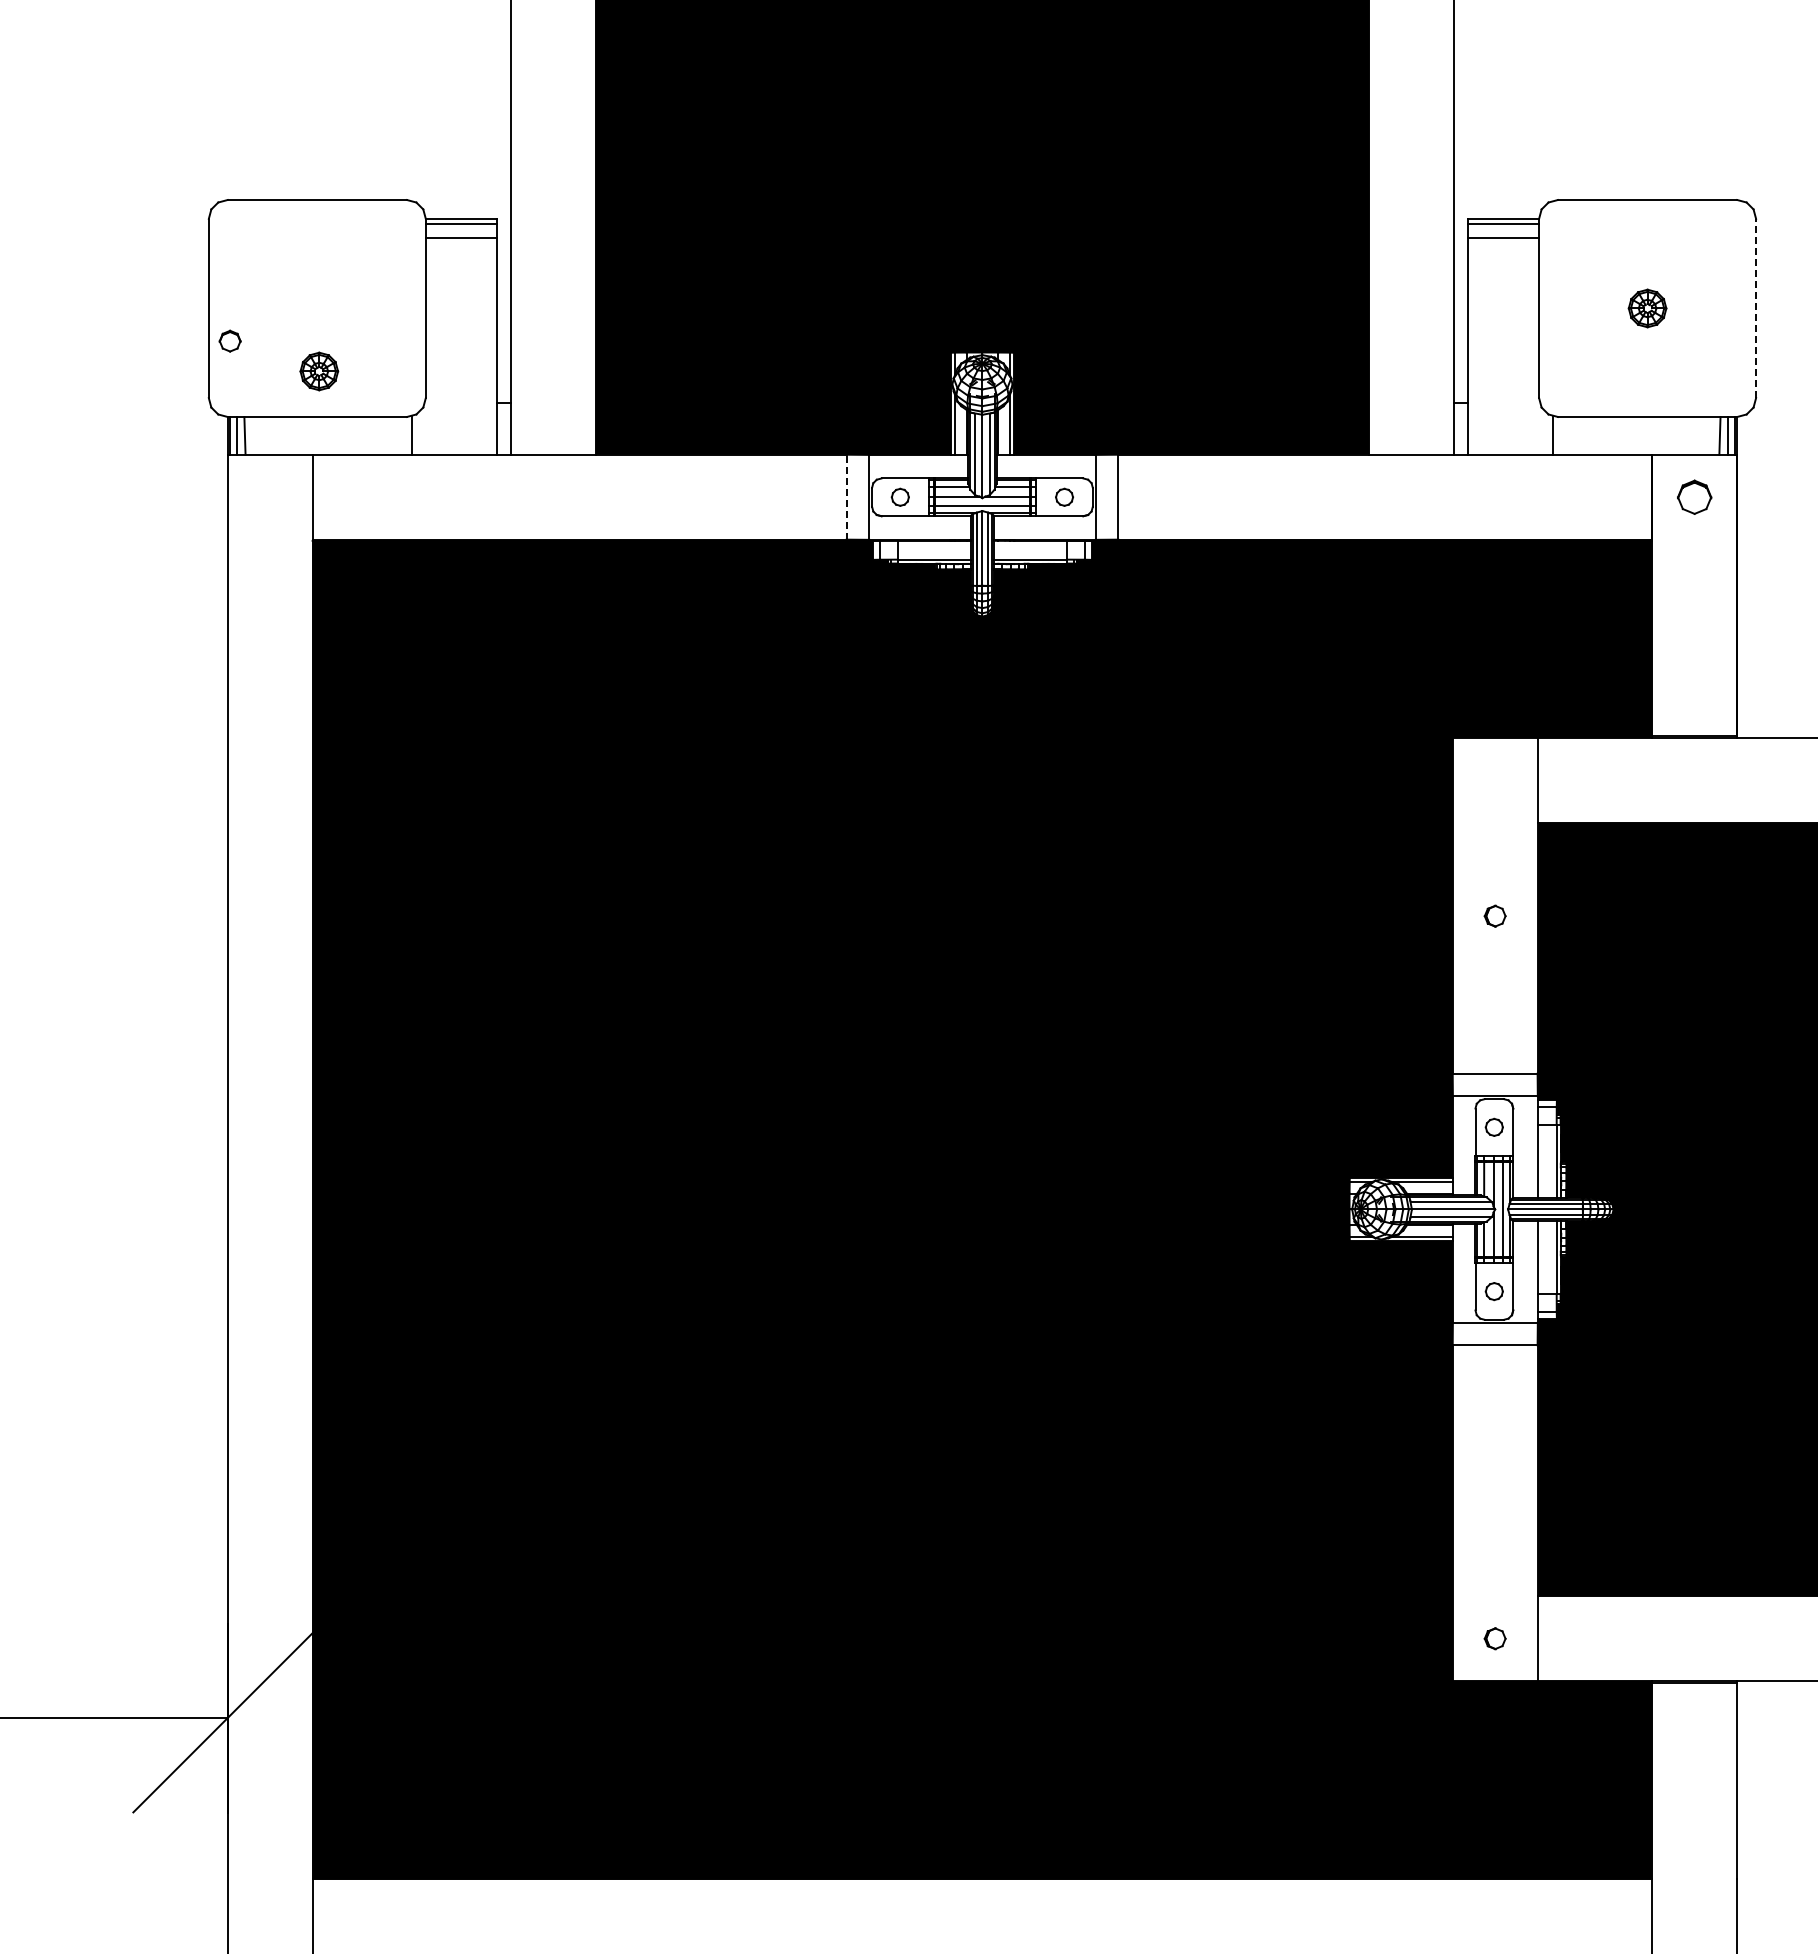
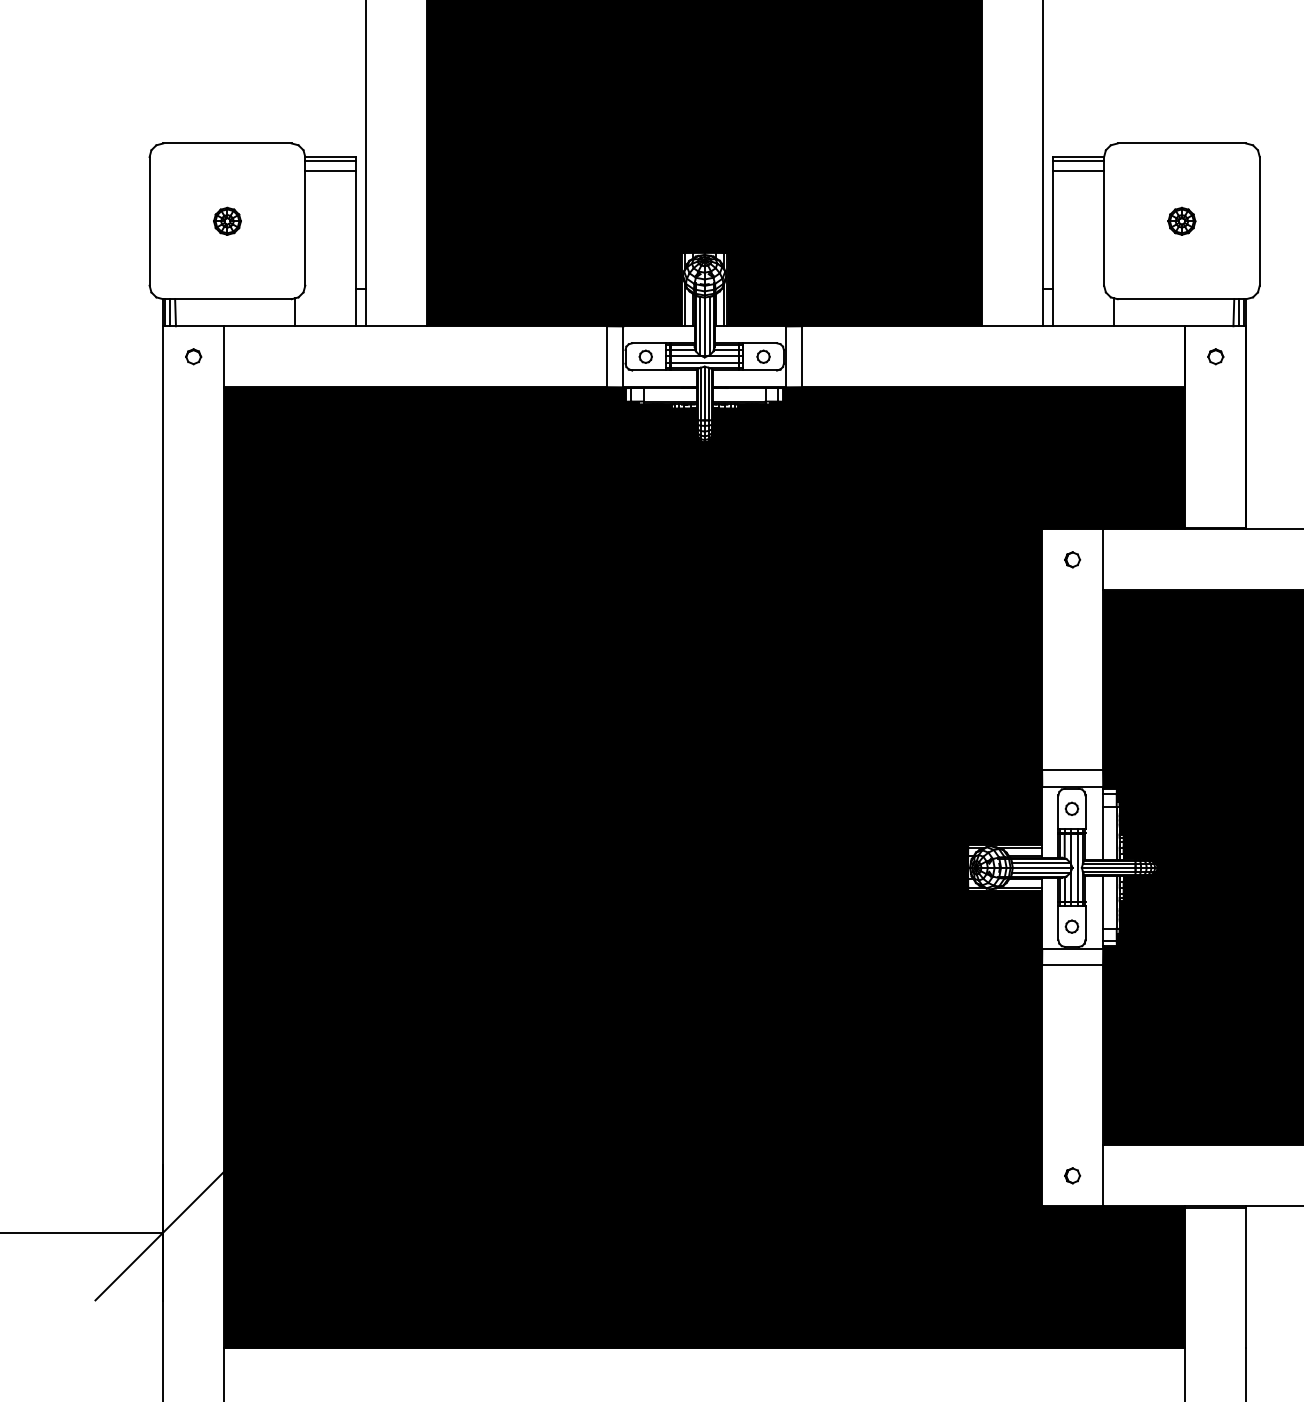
line: (1756, 308) -> (1260, 221), dashed -> solid
part: (229, 340) -> (193, 356), moved
part: (319, 371) -> (227, 221), moved
line: (846, 496) -> (607, 356), dashed -> solid
part: (1694, 496) -> (1215, 356), size x0.62
part: (1494, 915) -> (1072, 559), moved

